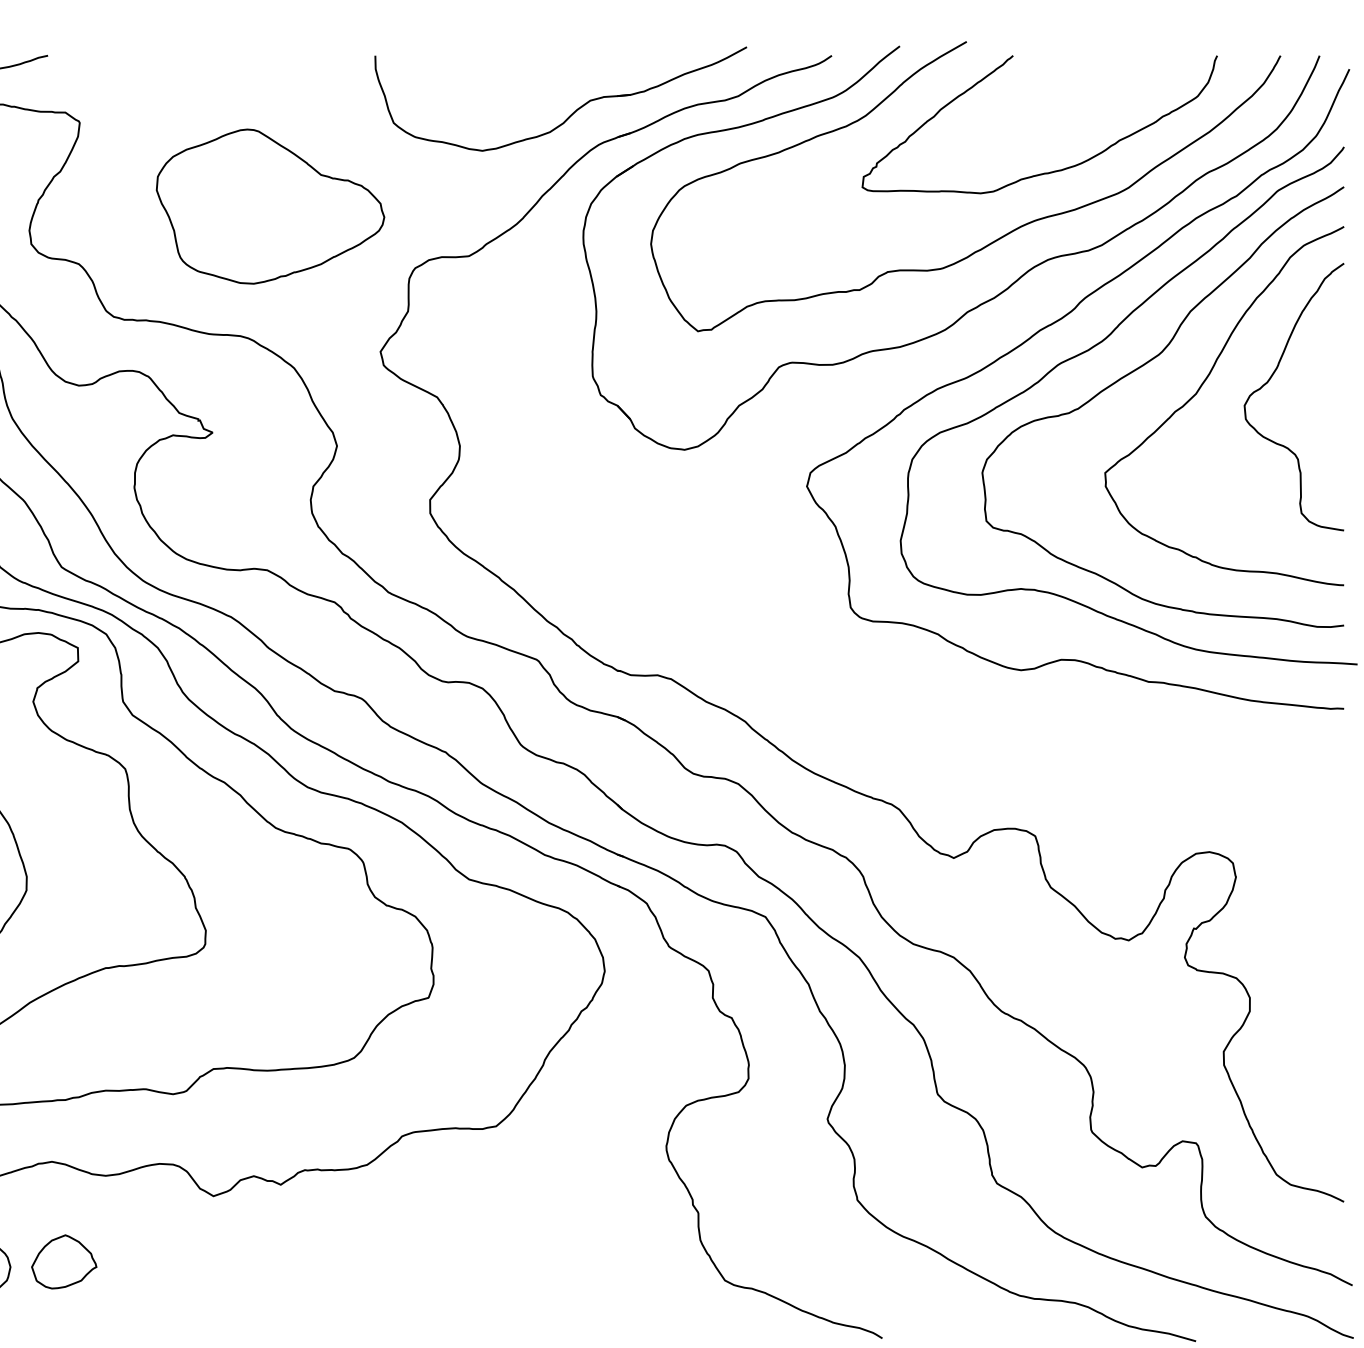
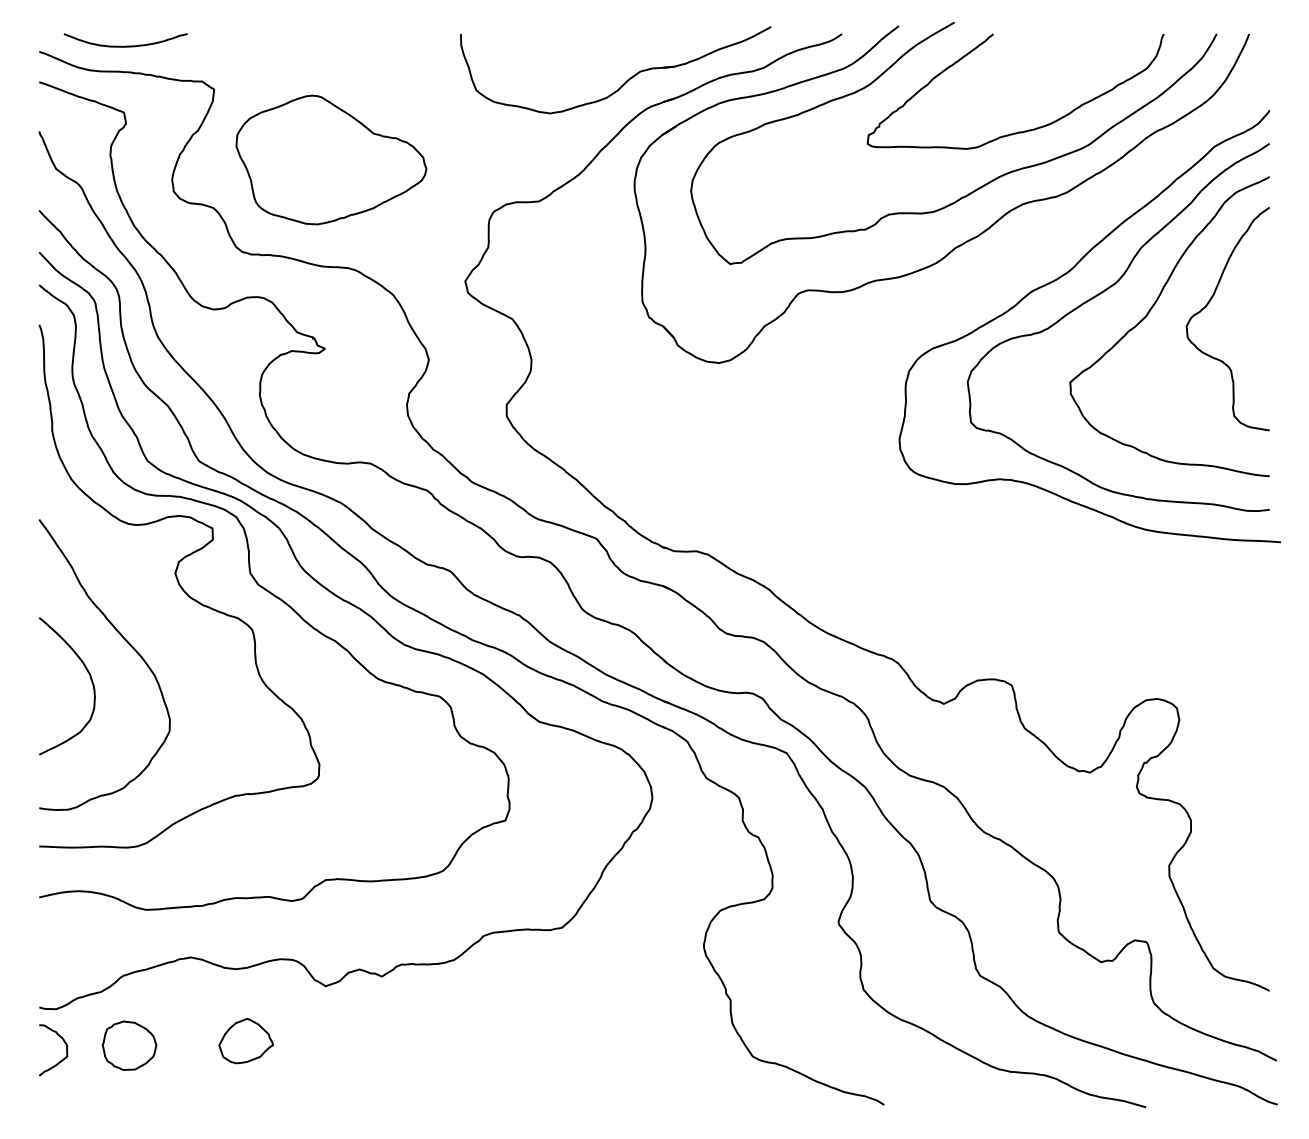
part: (270, 205) -> (331, 159), moved
curve: (1036, 335) -> (1012, 267), removed
part: (63, 1262) -> (245, 1041), moved

